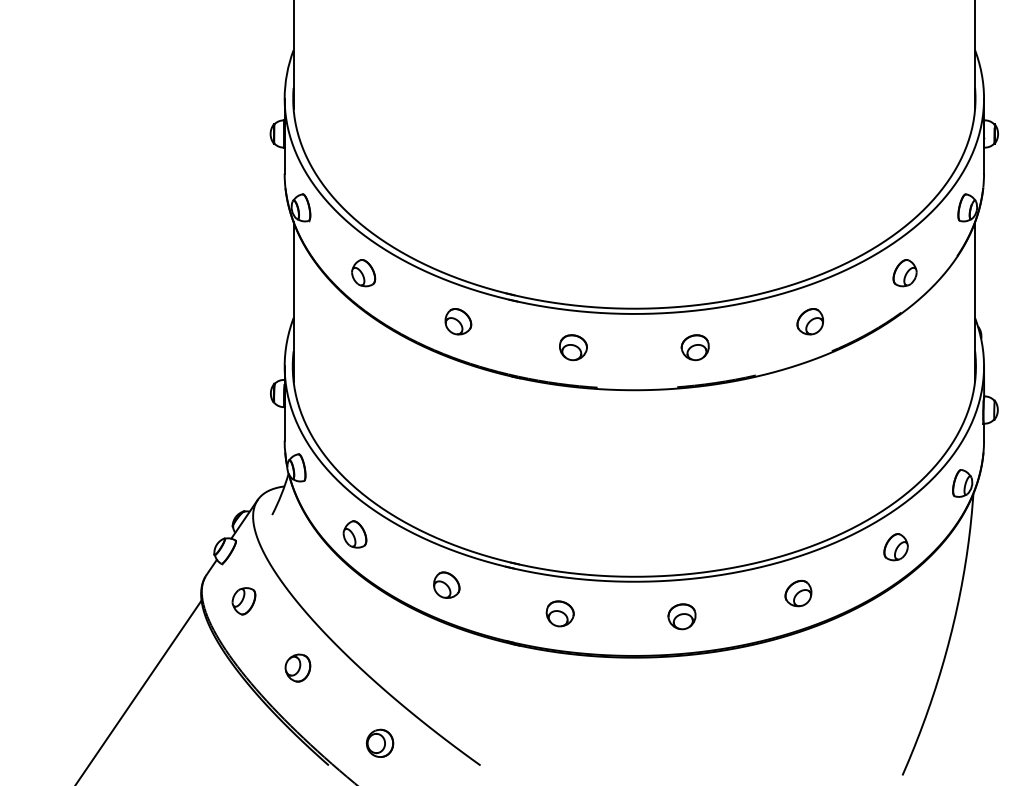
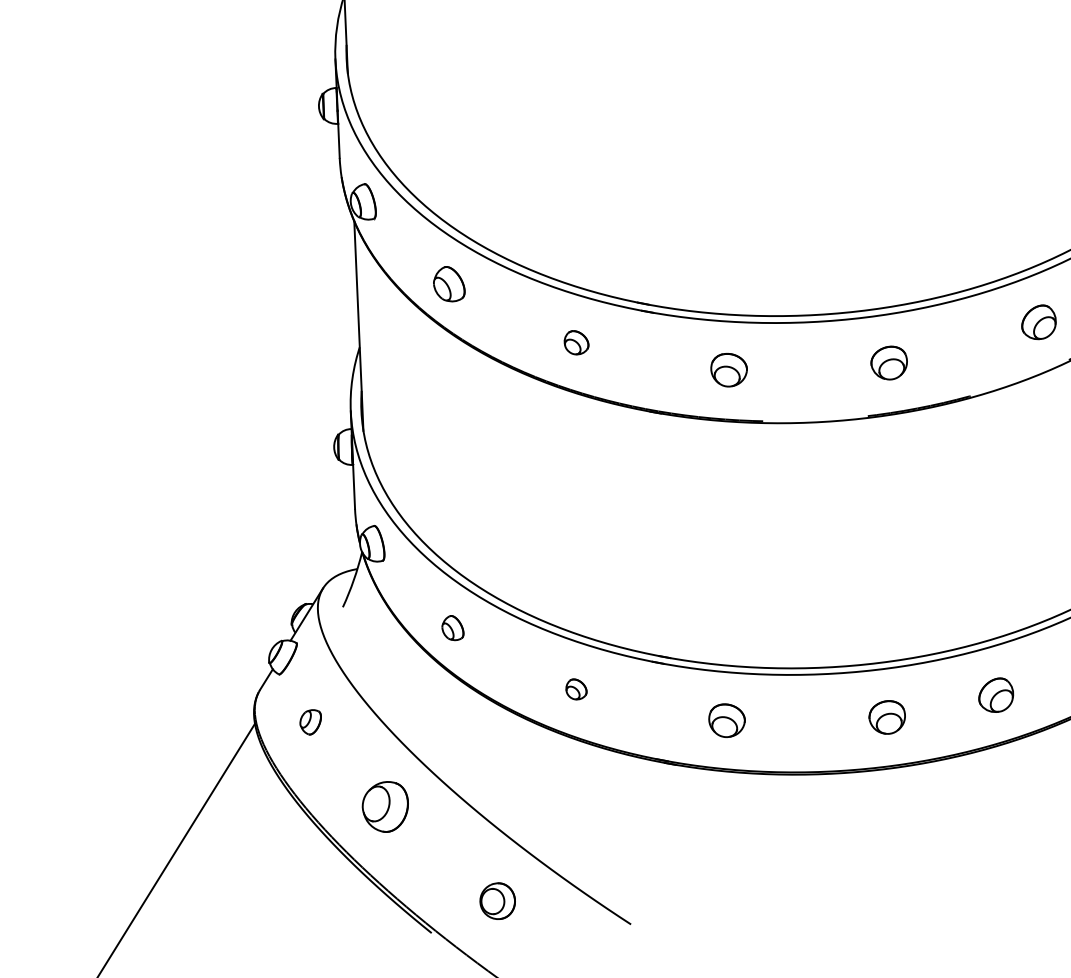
part: (458, 321) -> (576, 342), size x0.7
part: (354, 534) -> (452, 628), size x0.7
part: (446, 584) -> (575, 688), size x0.6
part: (798, 593) -> (996, 695), moved
part: (243, 601) -> (310, 722), size x0.7
part: (297, 667) -> (384, 806), size x1.4

